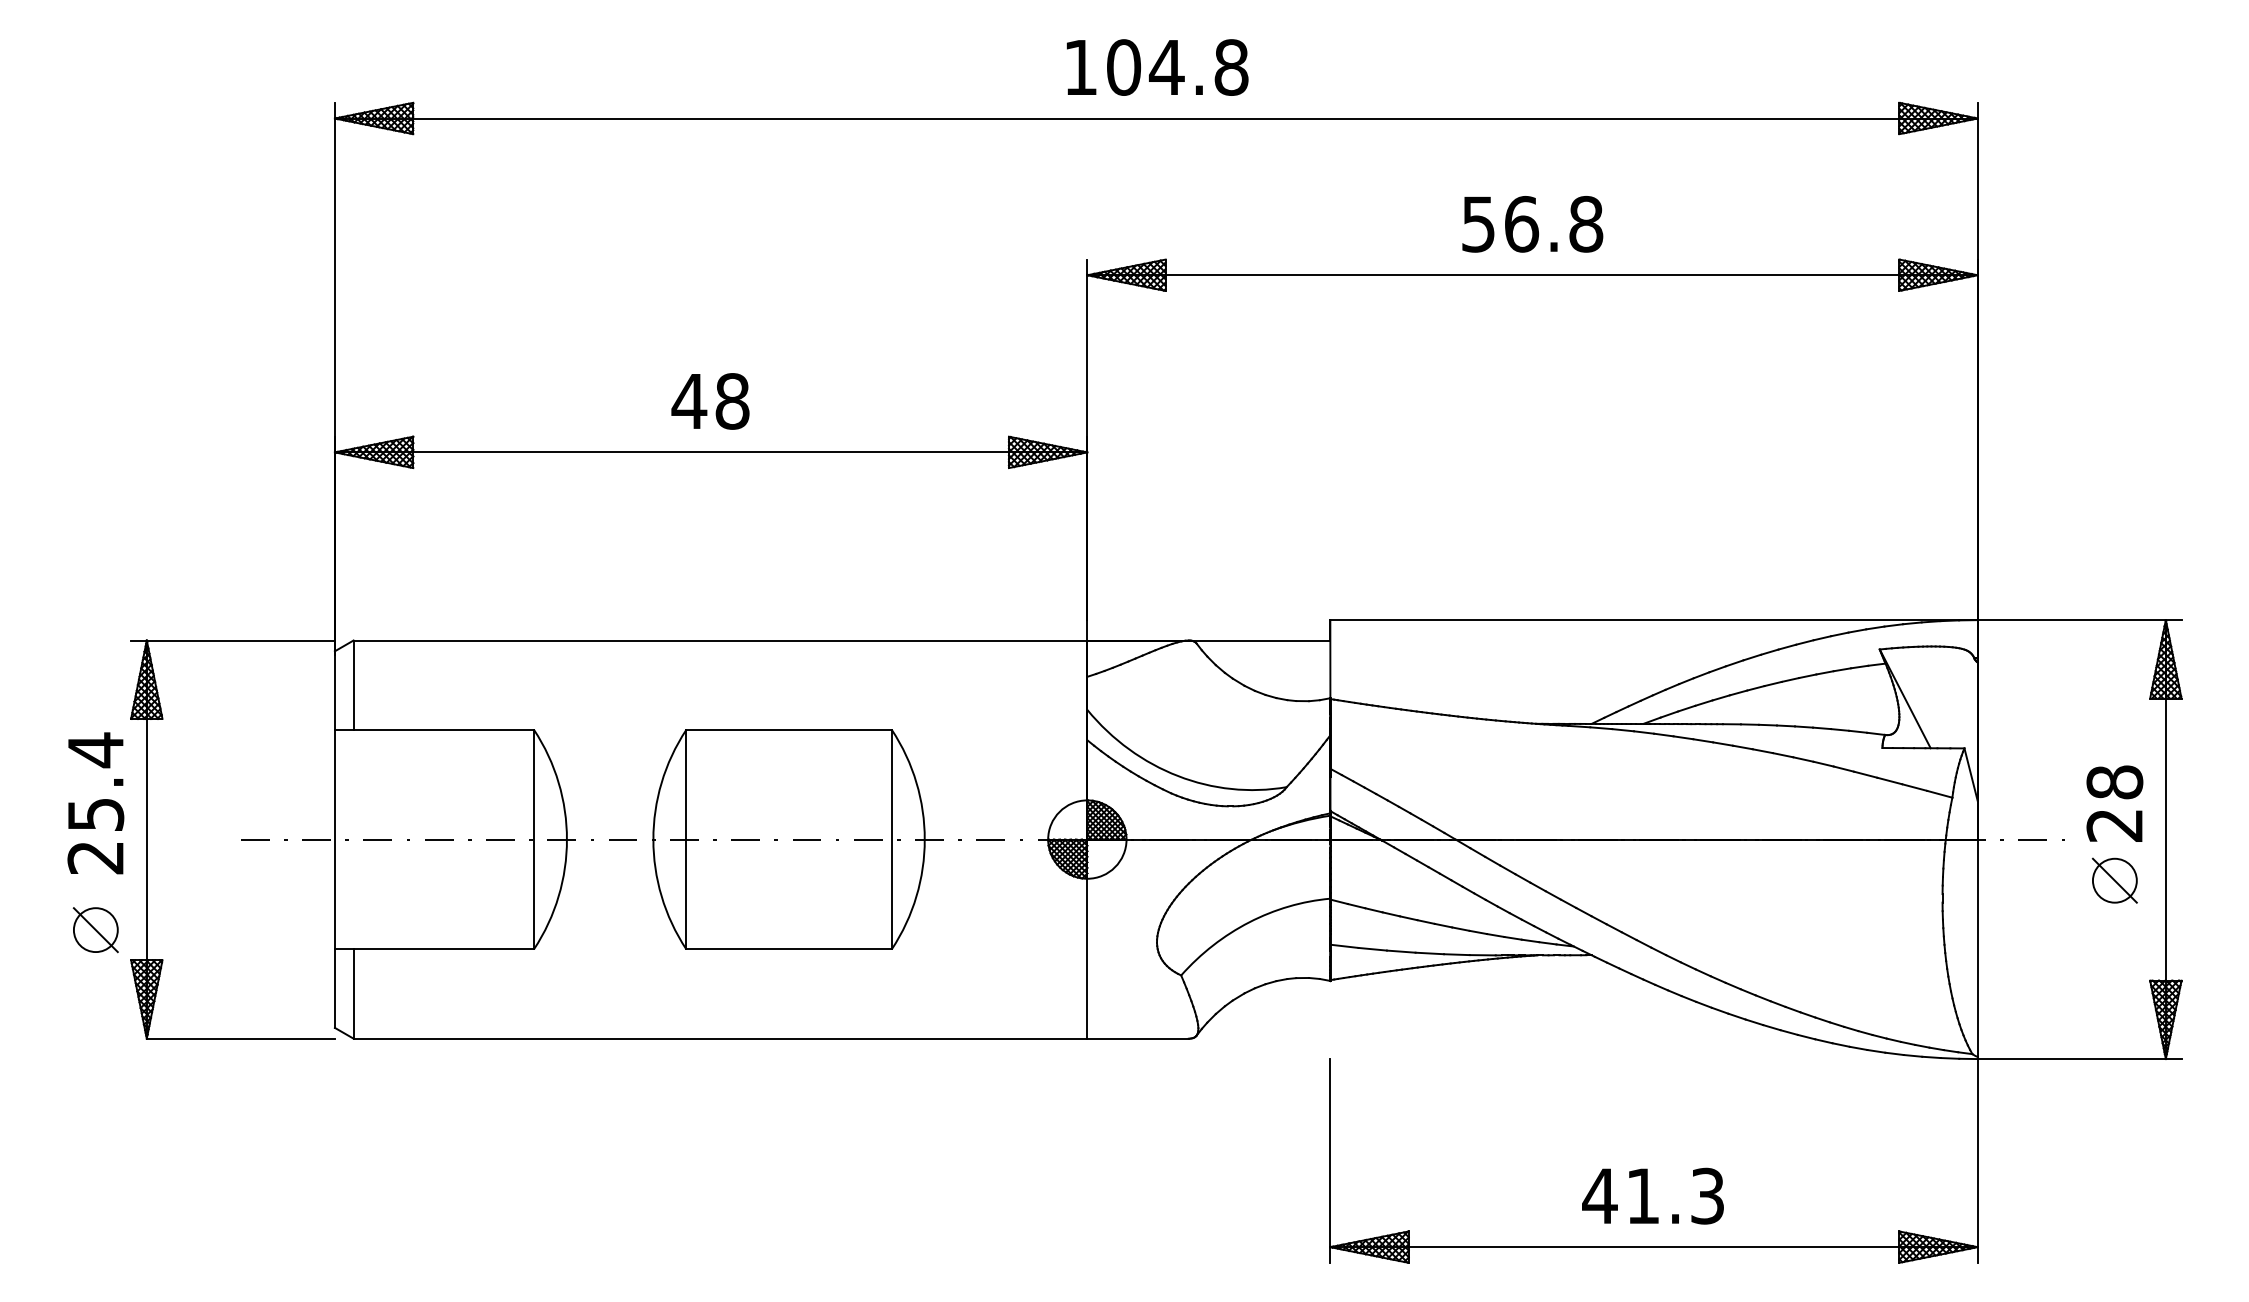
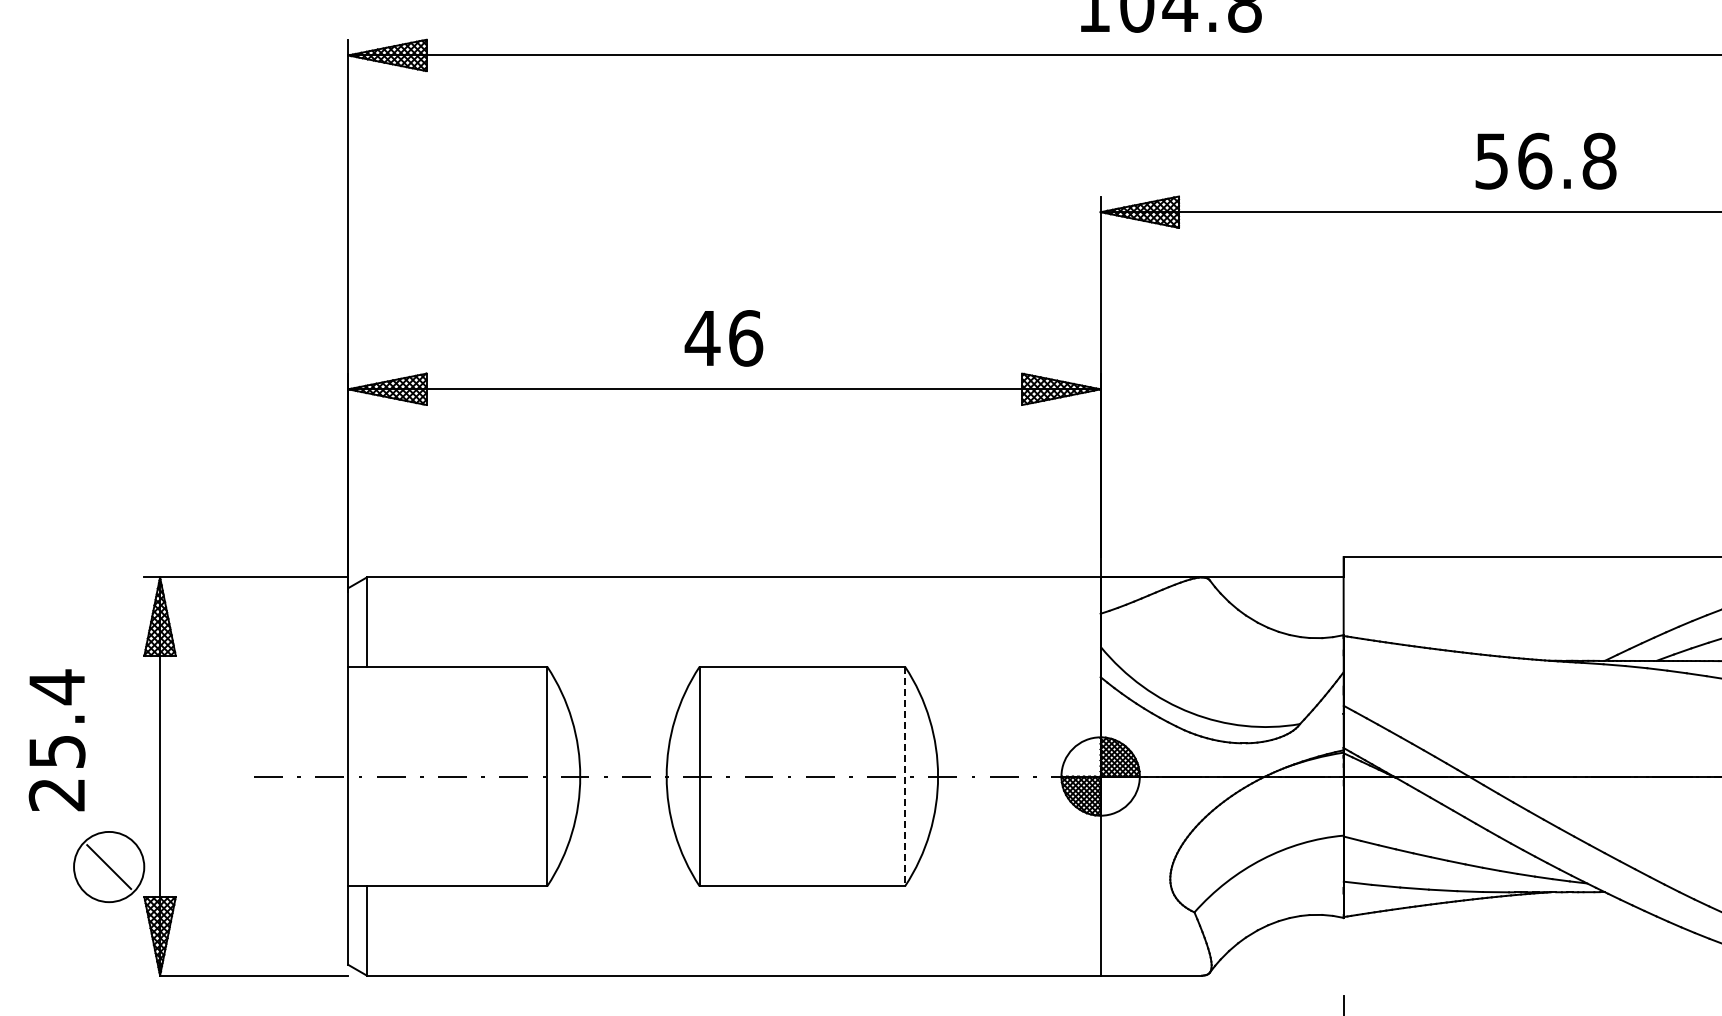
text: (732, 401) -> (745, 338), 48 -> 46
text: (95, 803) -> (56, 740), moved
line: (891, 839) -> (904, 776), solid -> dashed
circle: (95, 930) -> (108, 867), size x1.6

